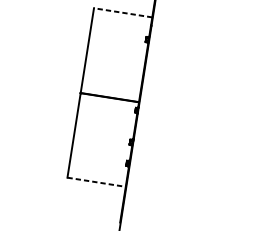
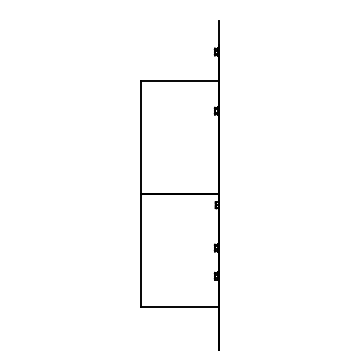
line: (123, 13) -> (179, 81), dashed -> solid
line: (96, 182) -> (179, 307), dashed -> solid

